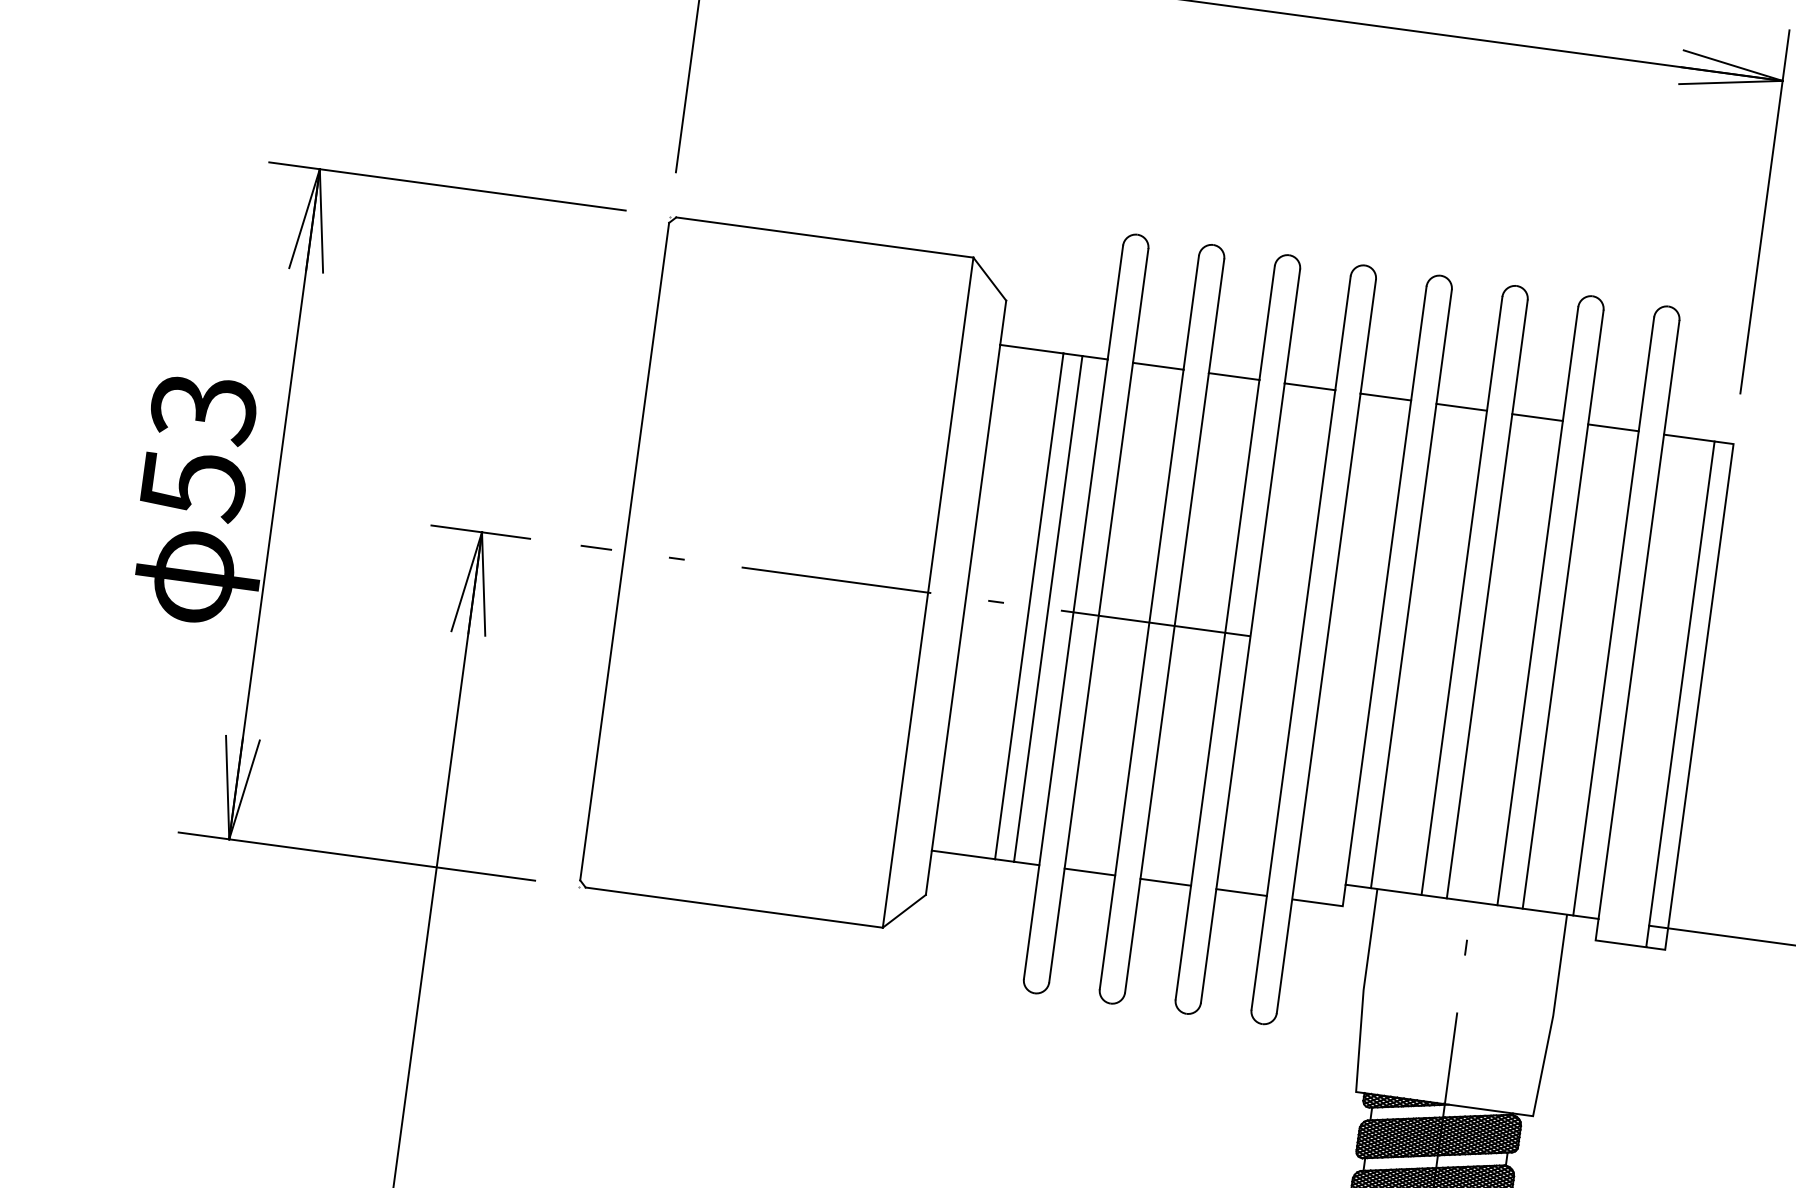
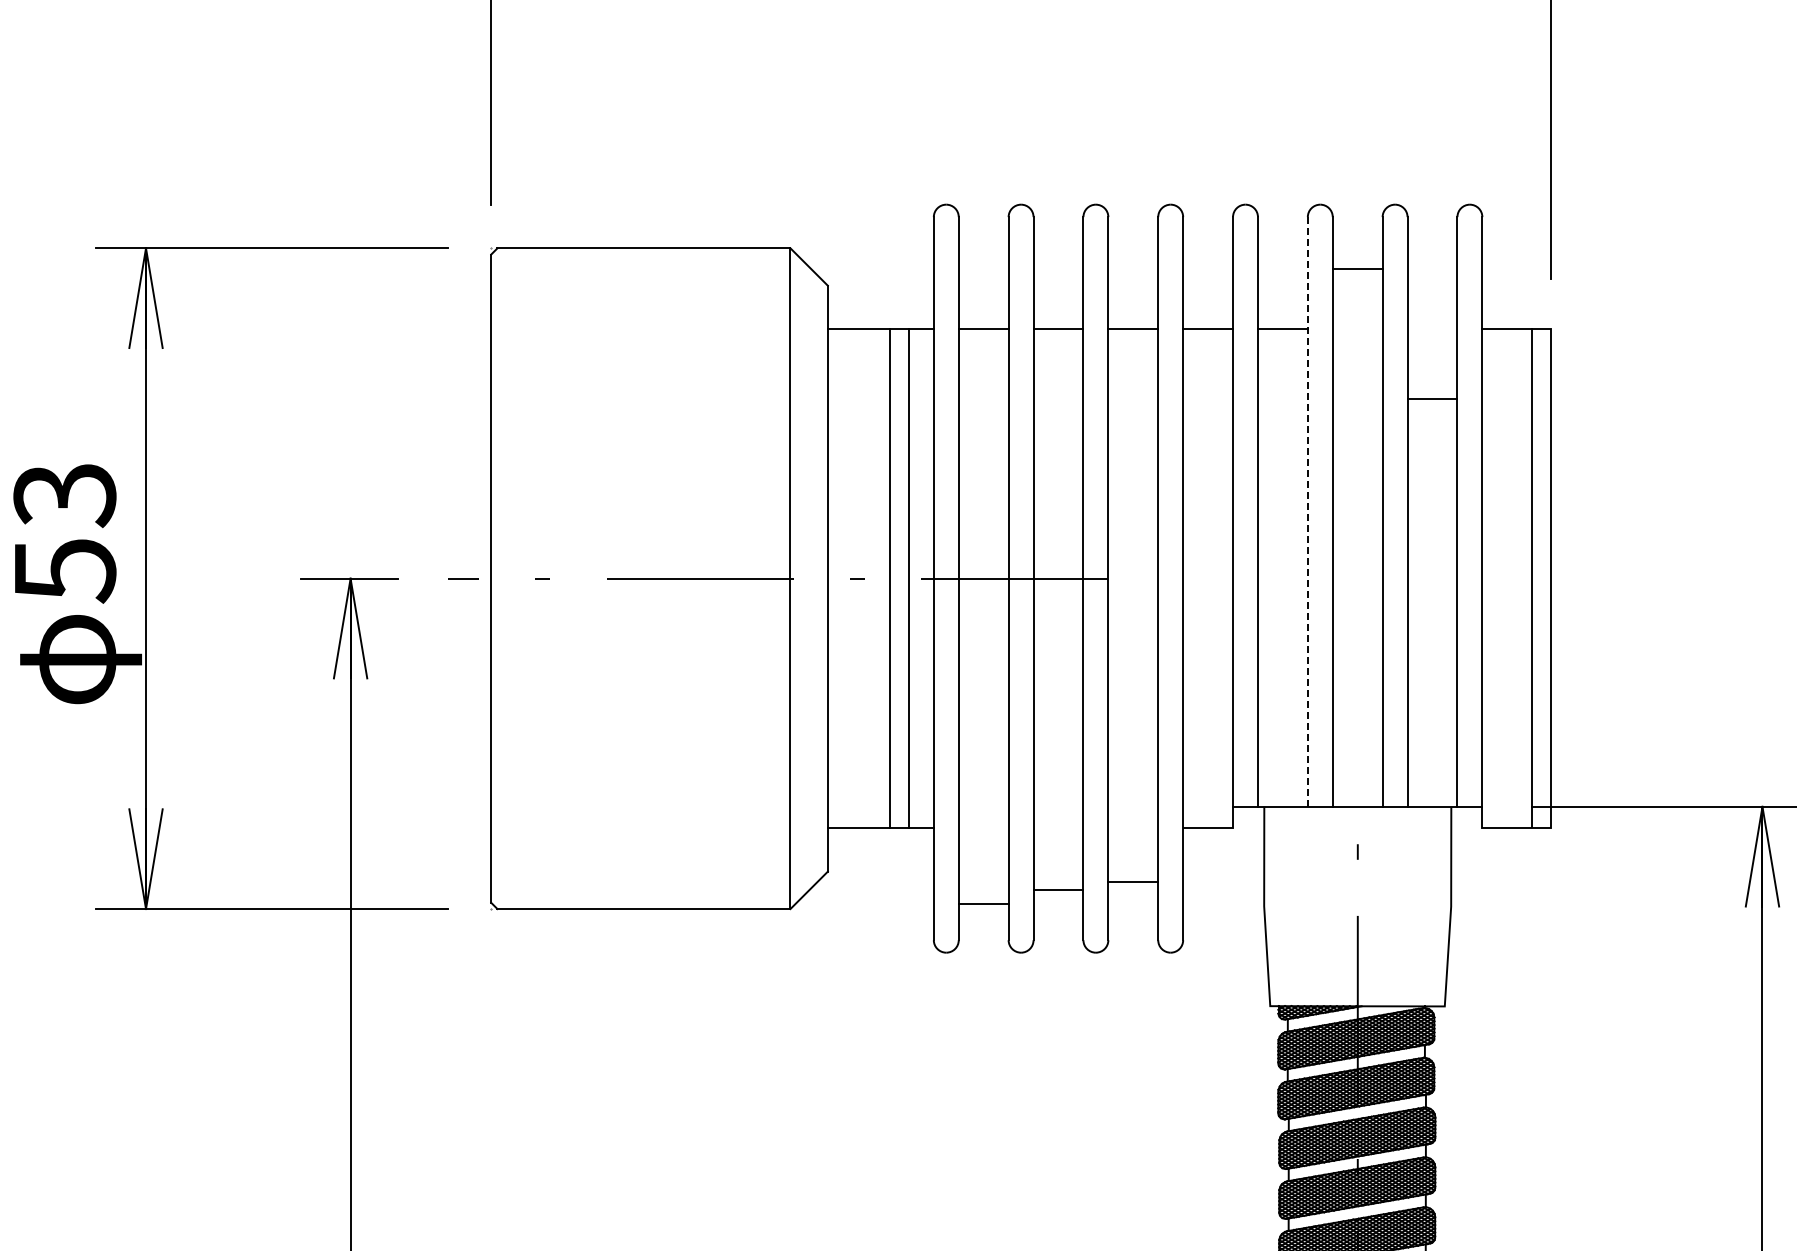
line: (1537, 417) -> (1357, 269), moved
line: (1613, 427) -> (1432, 399), moved
line: (1461, 595) -> (1307, 511), solid -> dashed
line: (1089, 872) -> (983, 904), moved
line: (1165, 882) -> (1058, 890), moved
line: (1241, 893) -> (1133, 882), moved

